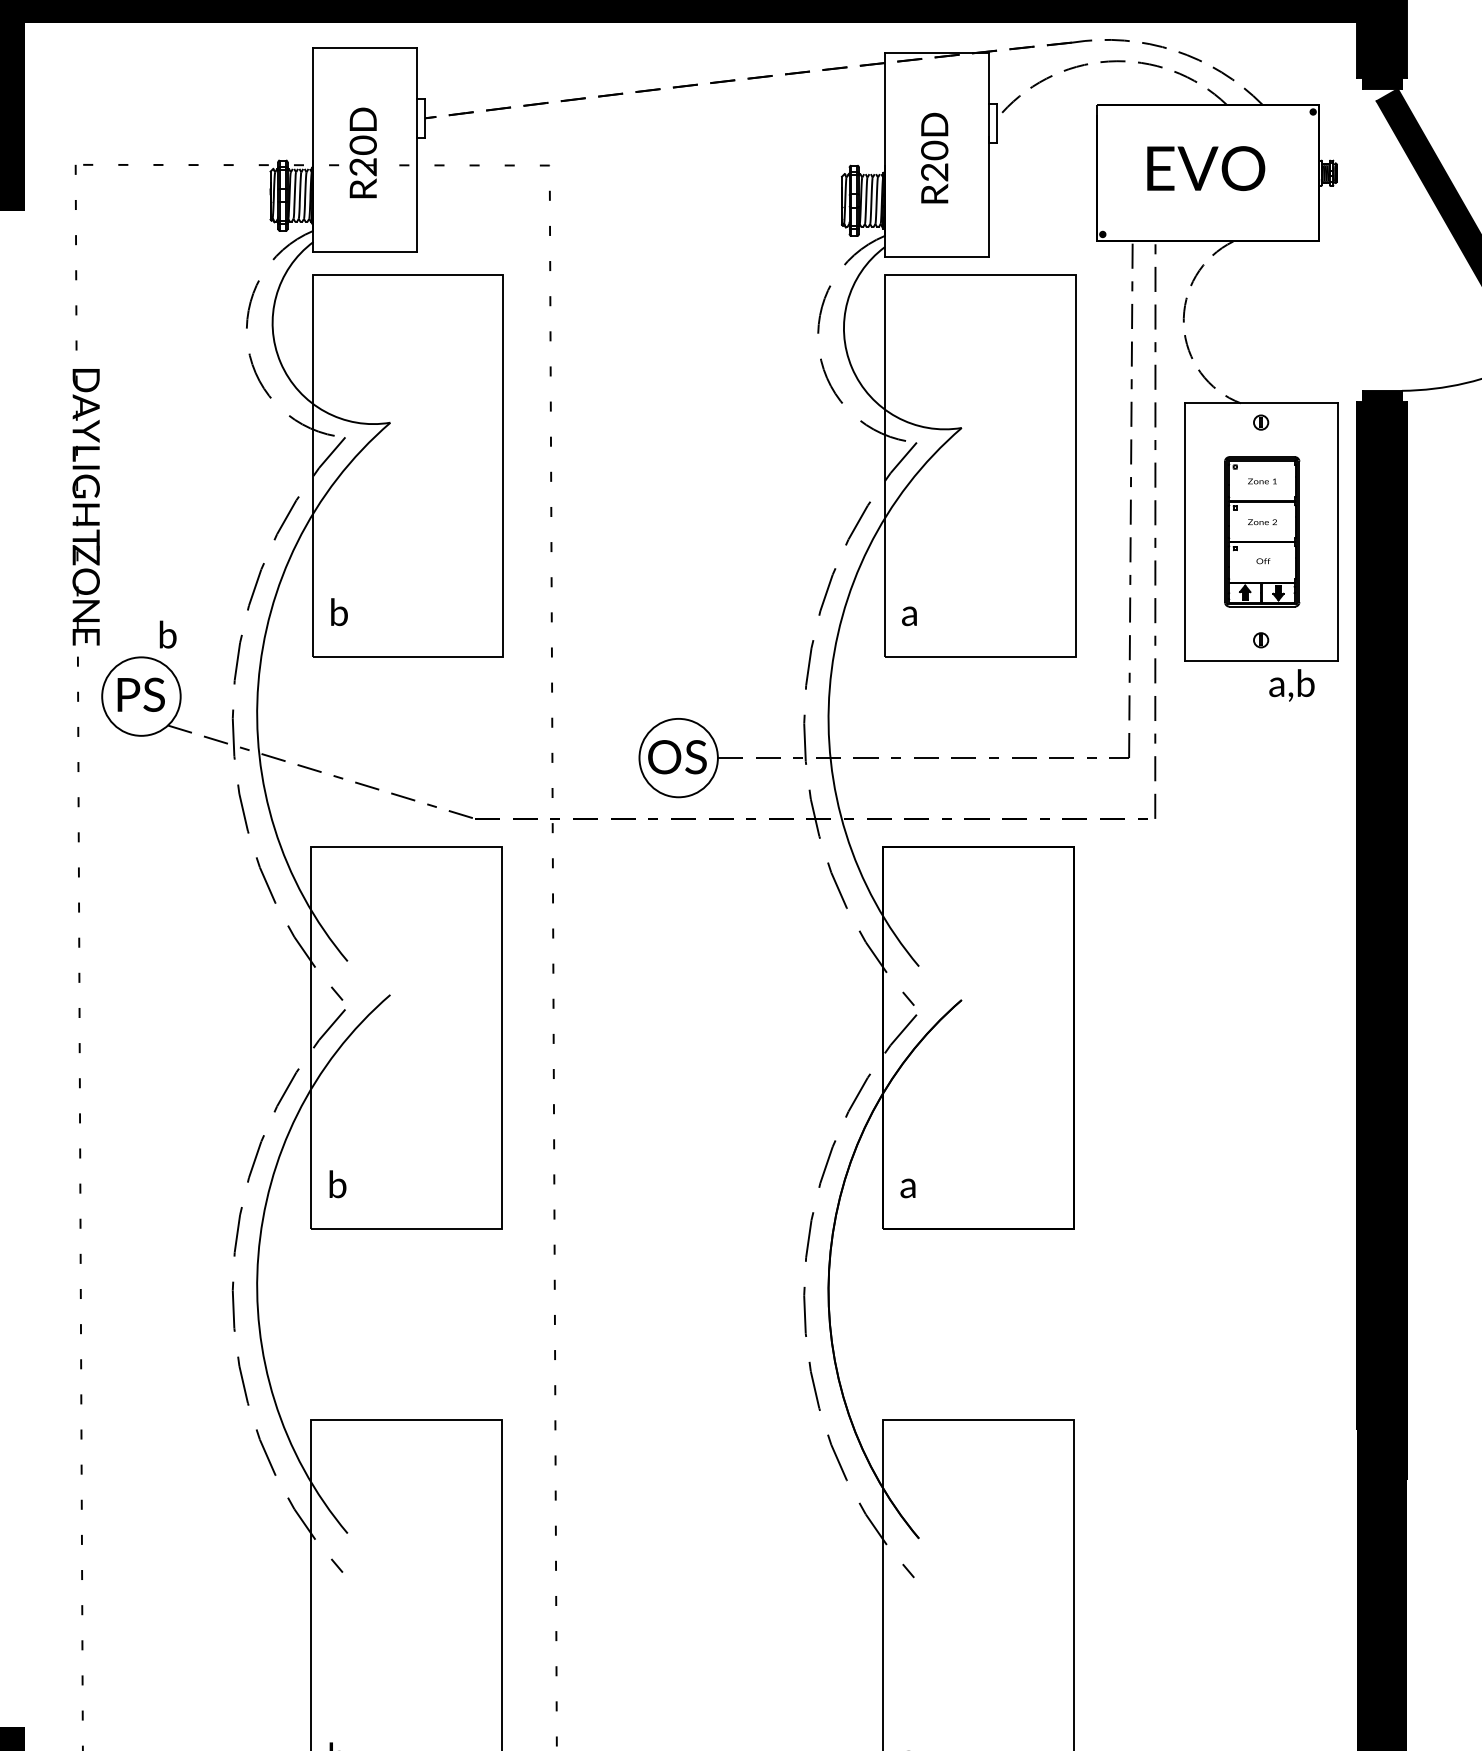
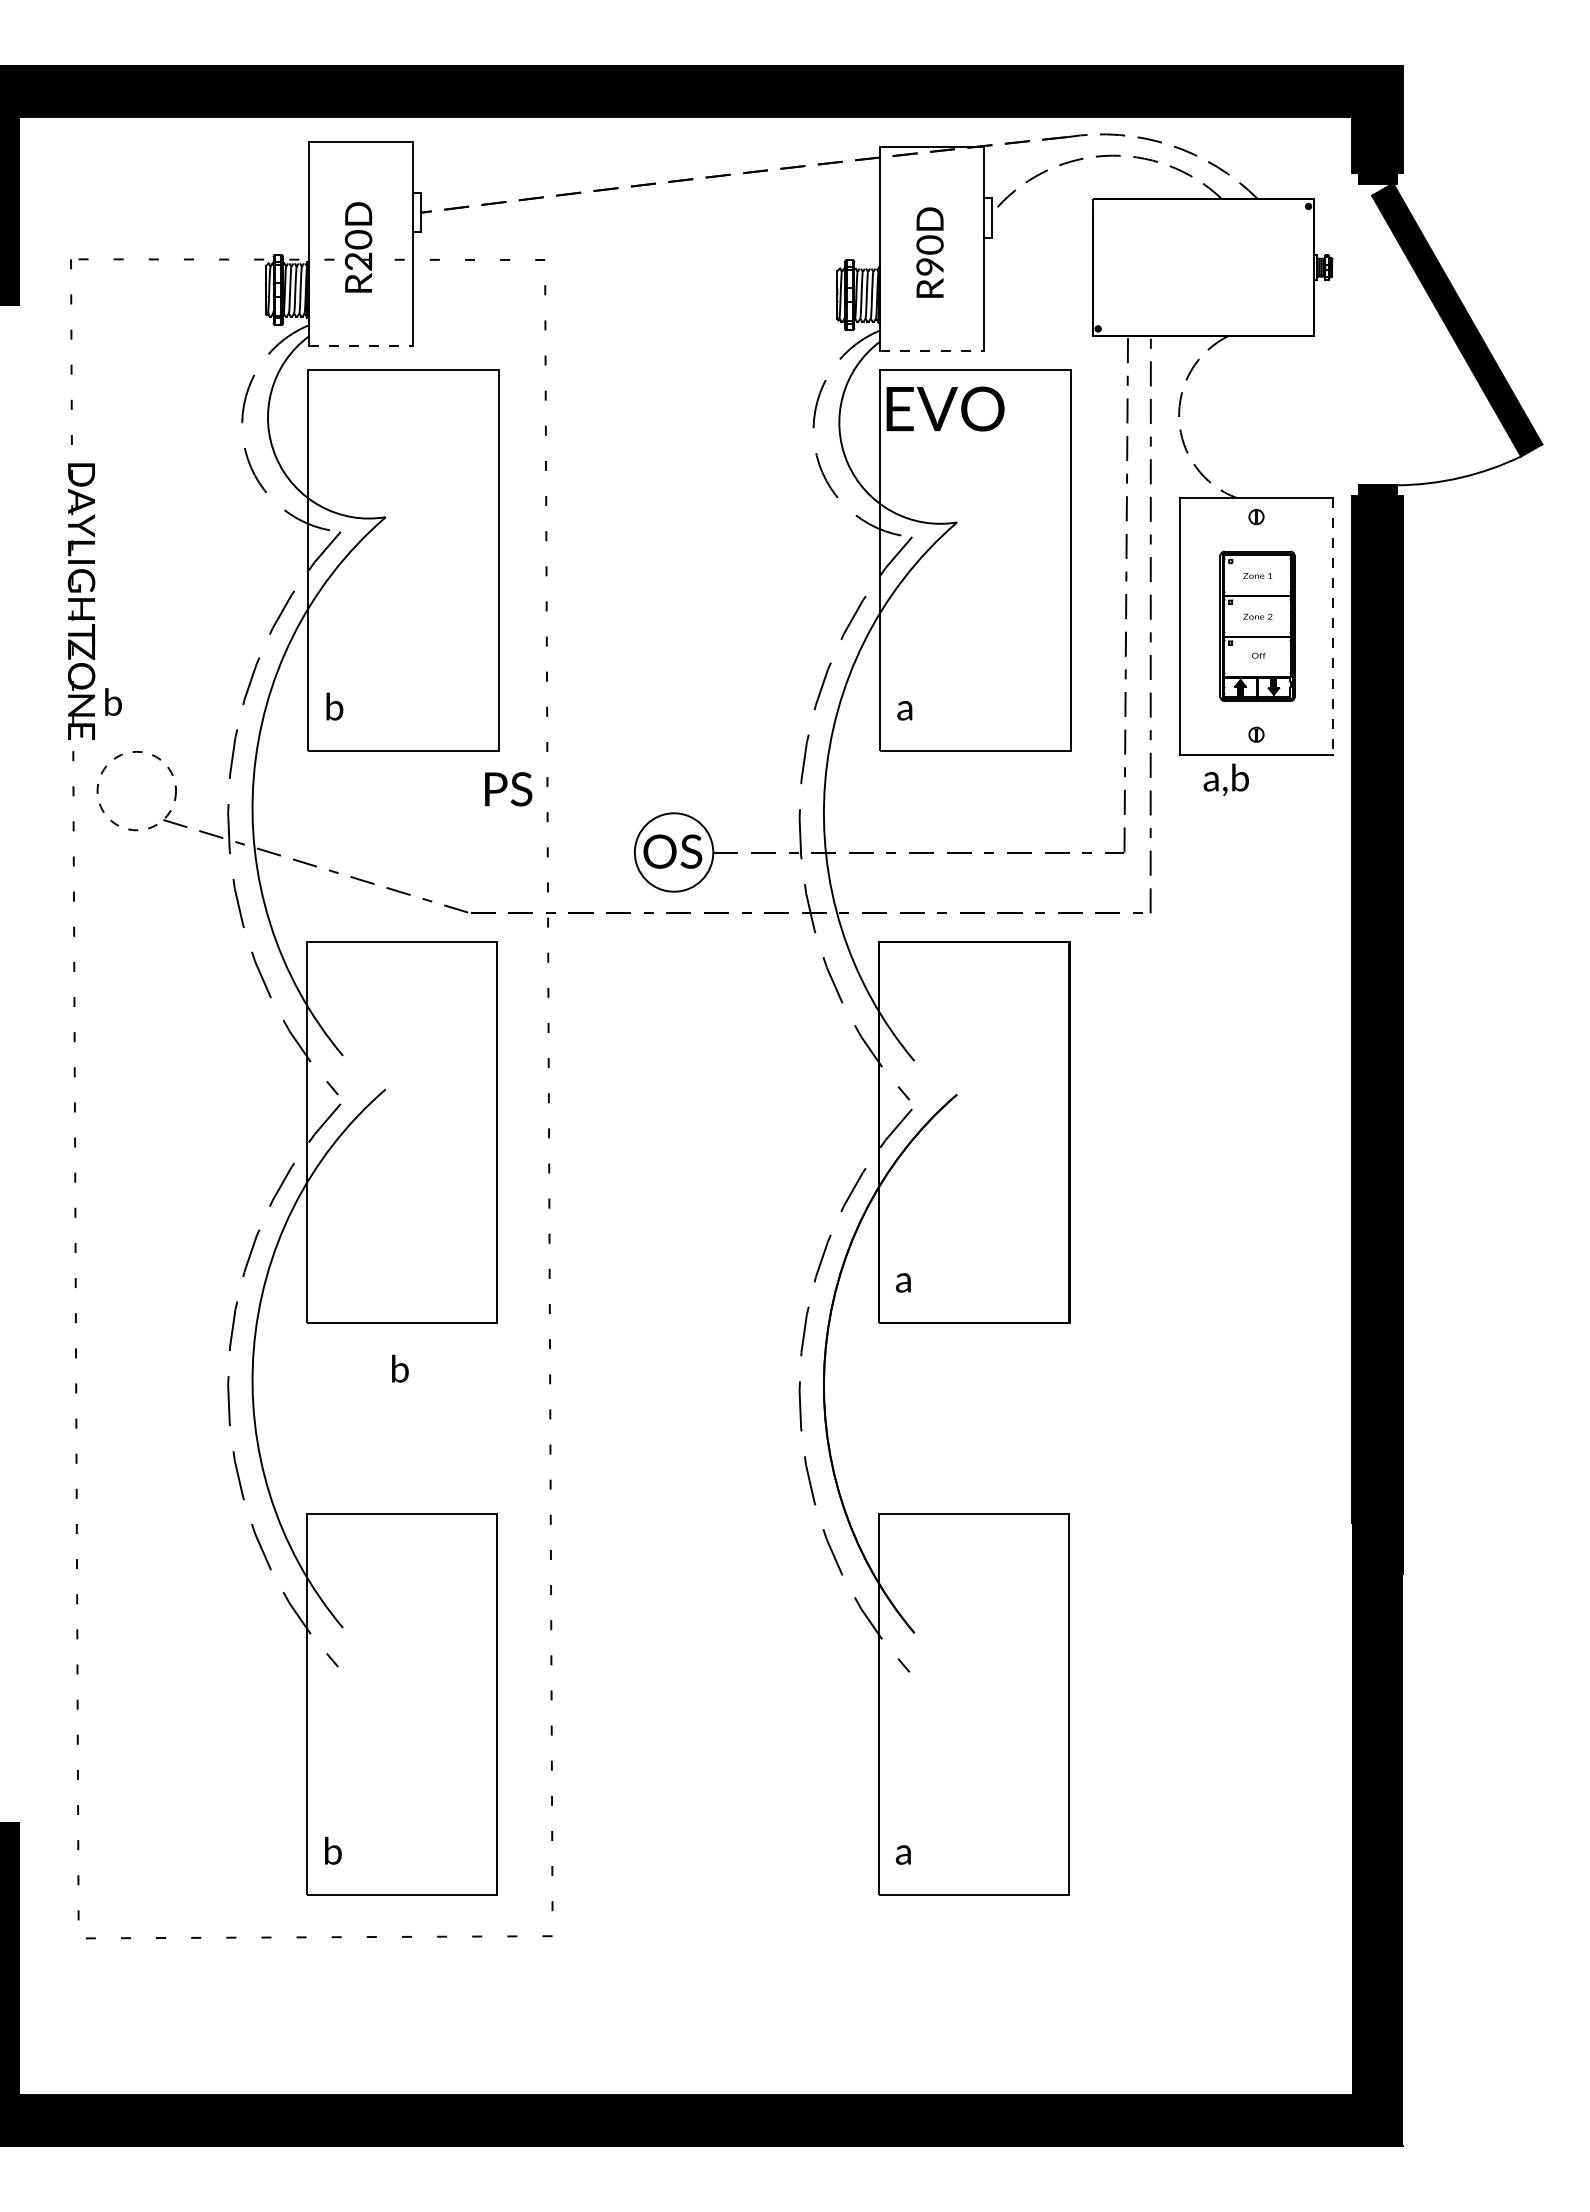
text: (1206, 168) -> (945, 408), moved
text: (935, 172) -> (930, 266), R20D -> R90D
line: (365, 252) -> (360, 346), solid -> dashed
line: (937, 257) -> (932, 351), solid -> dashed
line: (1338, 532) -> (1333, 626), solid -> dashed
text: (168, 634) -> (113, 701), moved
text: (1291, 685) -> (1225, 779), moved
text: (141, 695) -> (508, 789), moved
circle: (141, 696) -> (136, 790), solid -> dashed
text: (338, 1184) -> (400, 1368), moved

